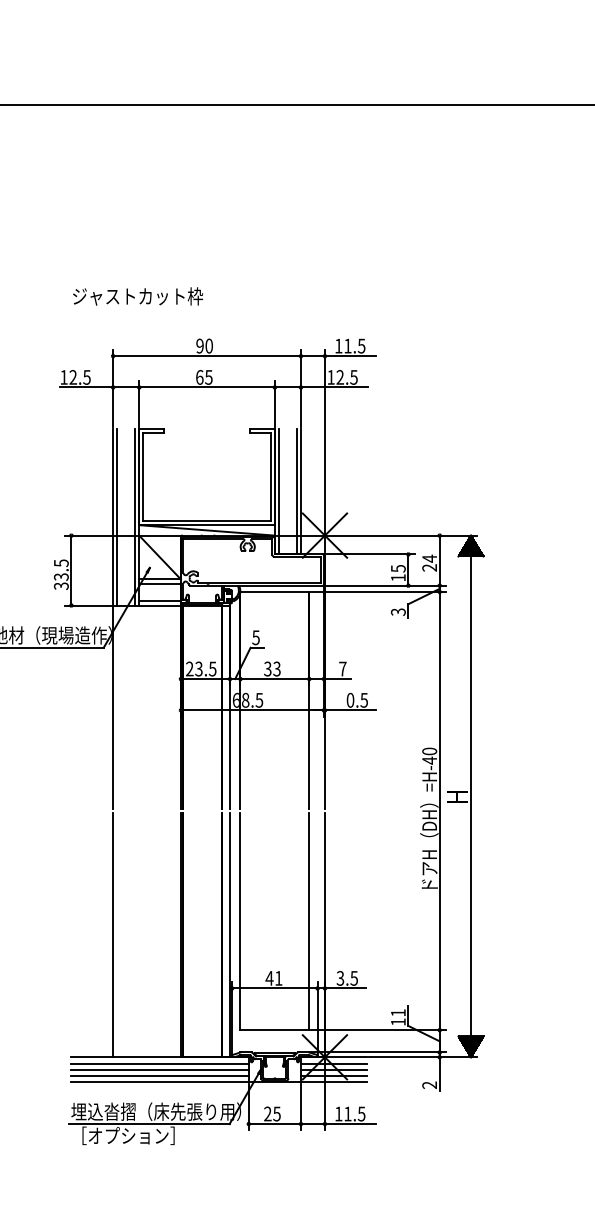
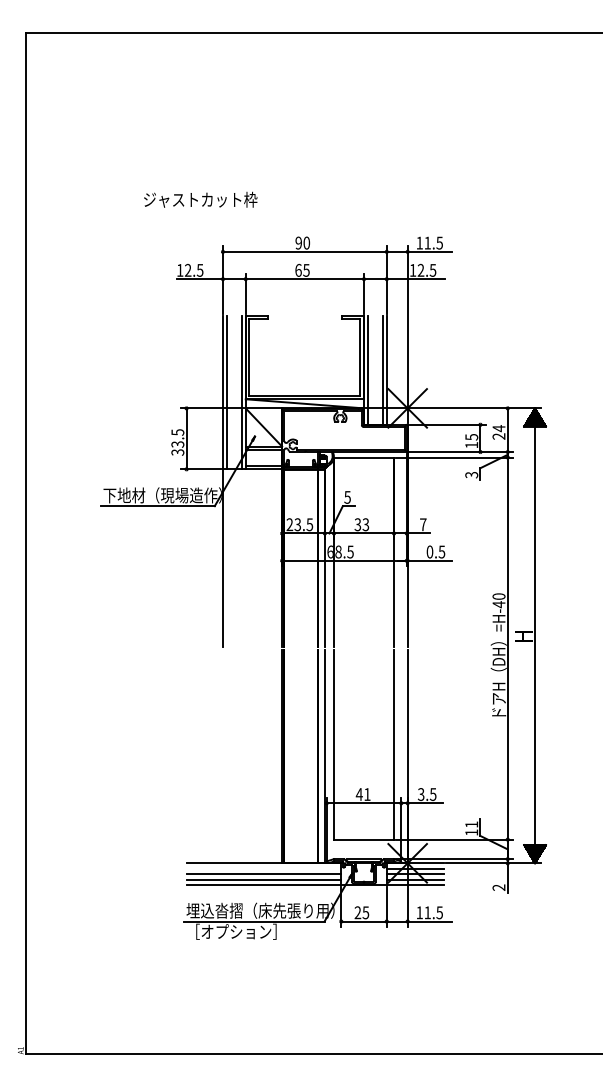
text: (137, 296) -> (200, 199), moved
line: (112, 934) -> (222, 756), removed
line: (159, 1063) -> (263, 868), removed

